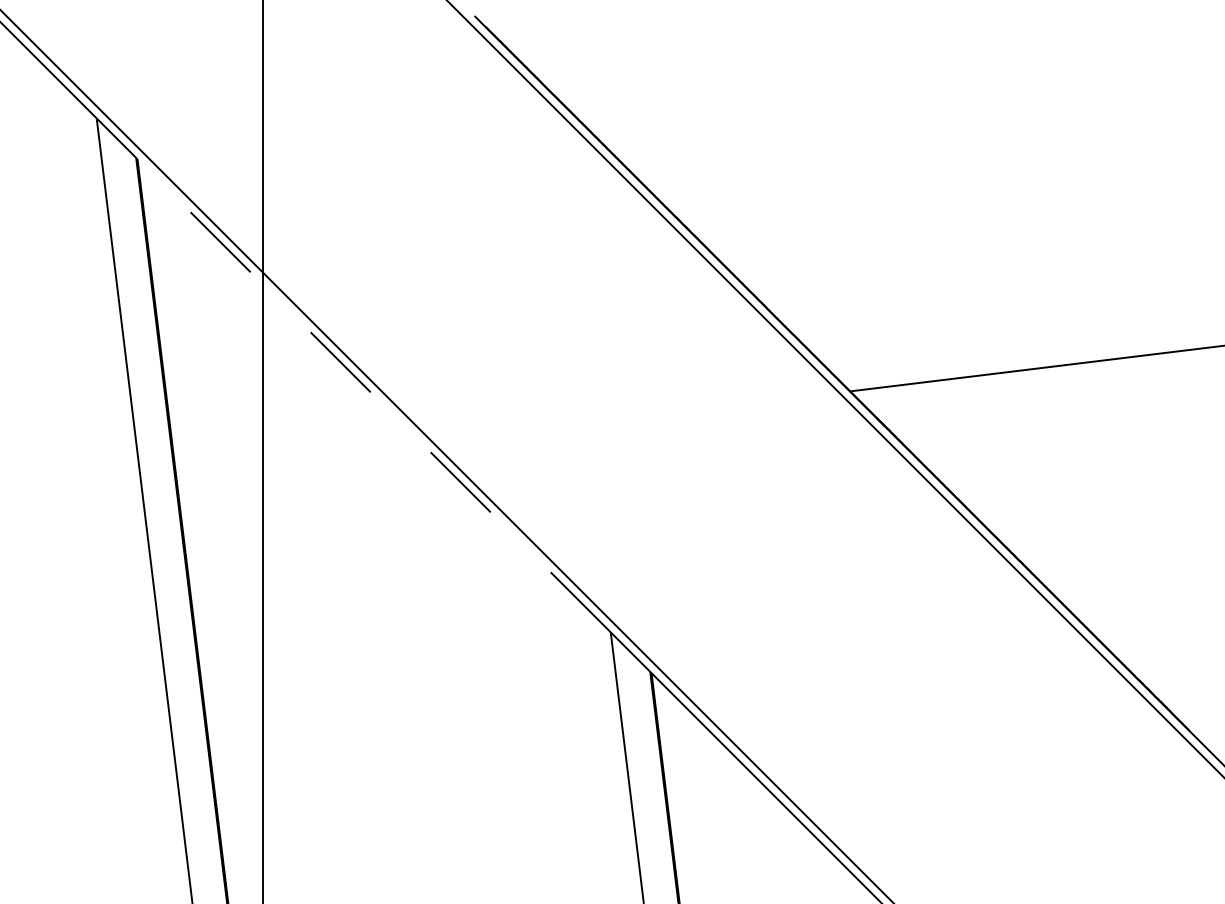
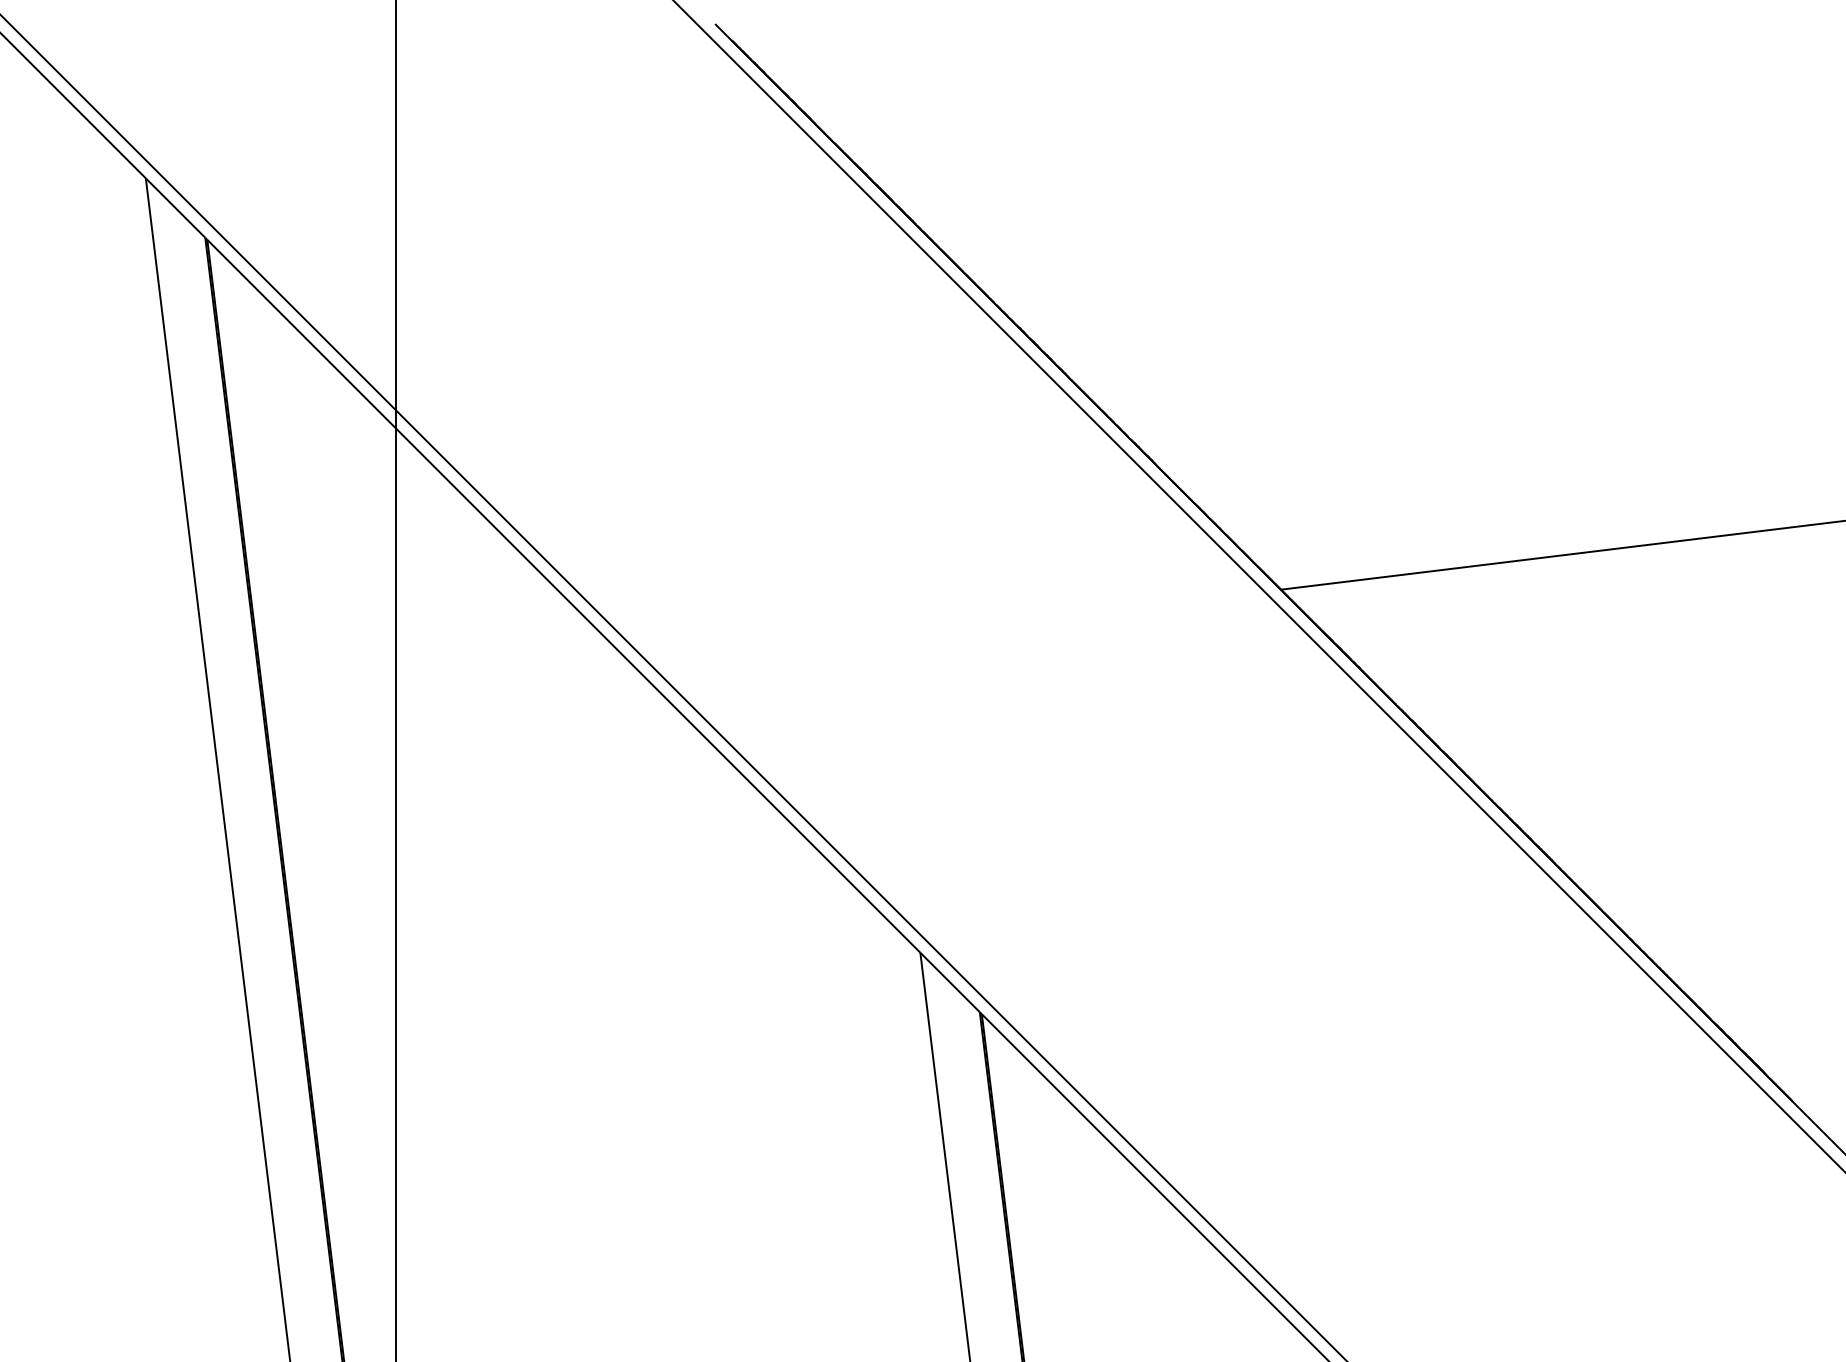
line: (374, 395) -> (564, 595), dashed -> solid

